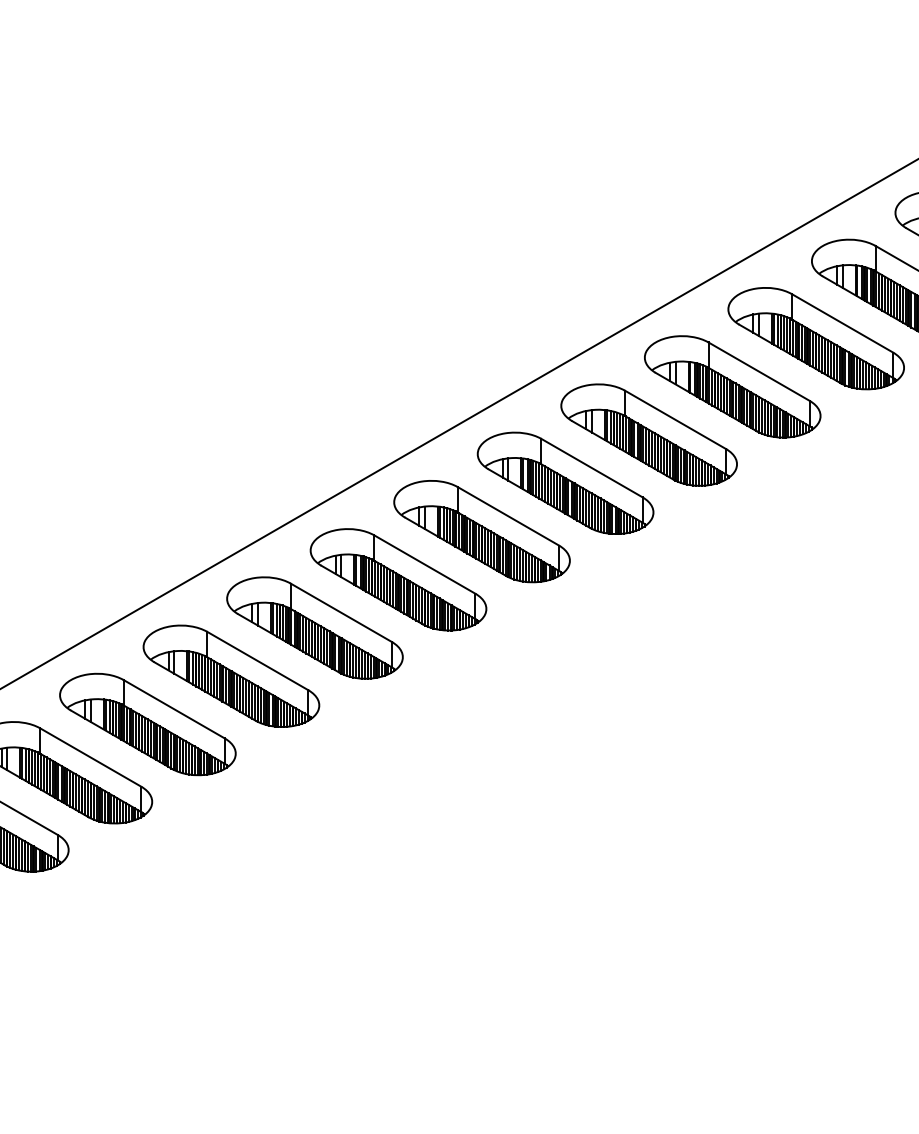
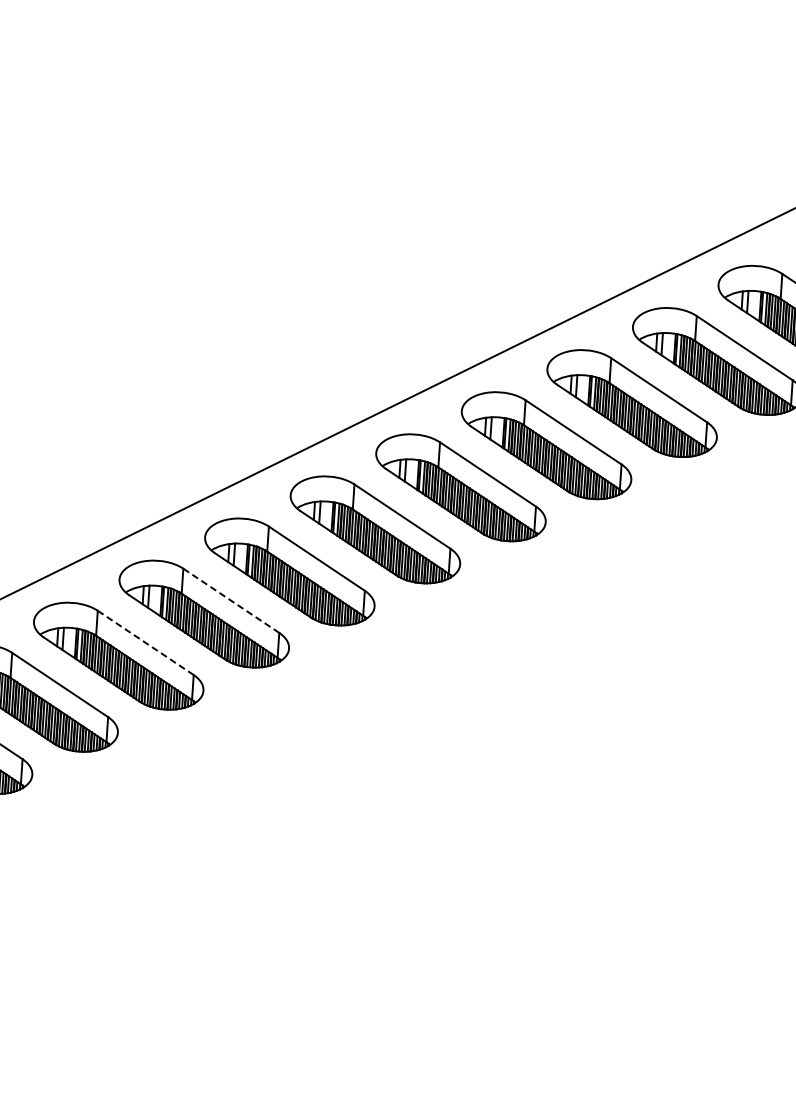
line: (174, 709) -> (231, 601), solid -> dashed
line: (91, 757) -> (146, 642), solid -> dashed

